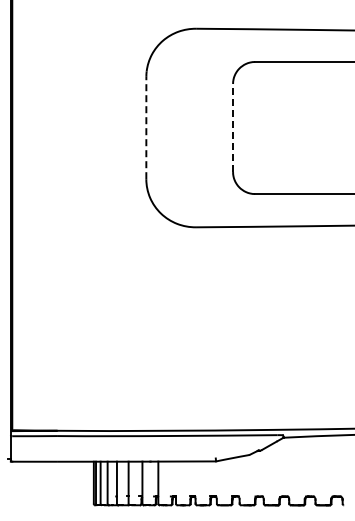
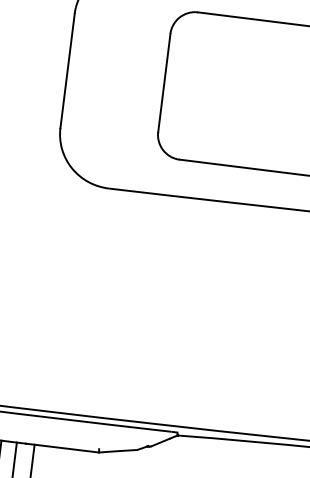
line: (146, 127) -> (67, 70), dashed -> solid
line: (233, 127) -> (164, 82), dashed -> solid

